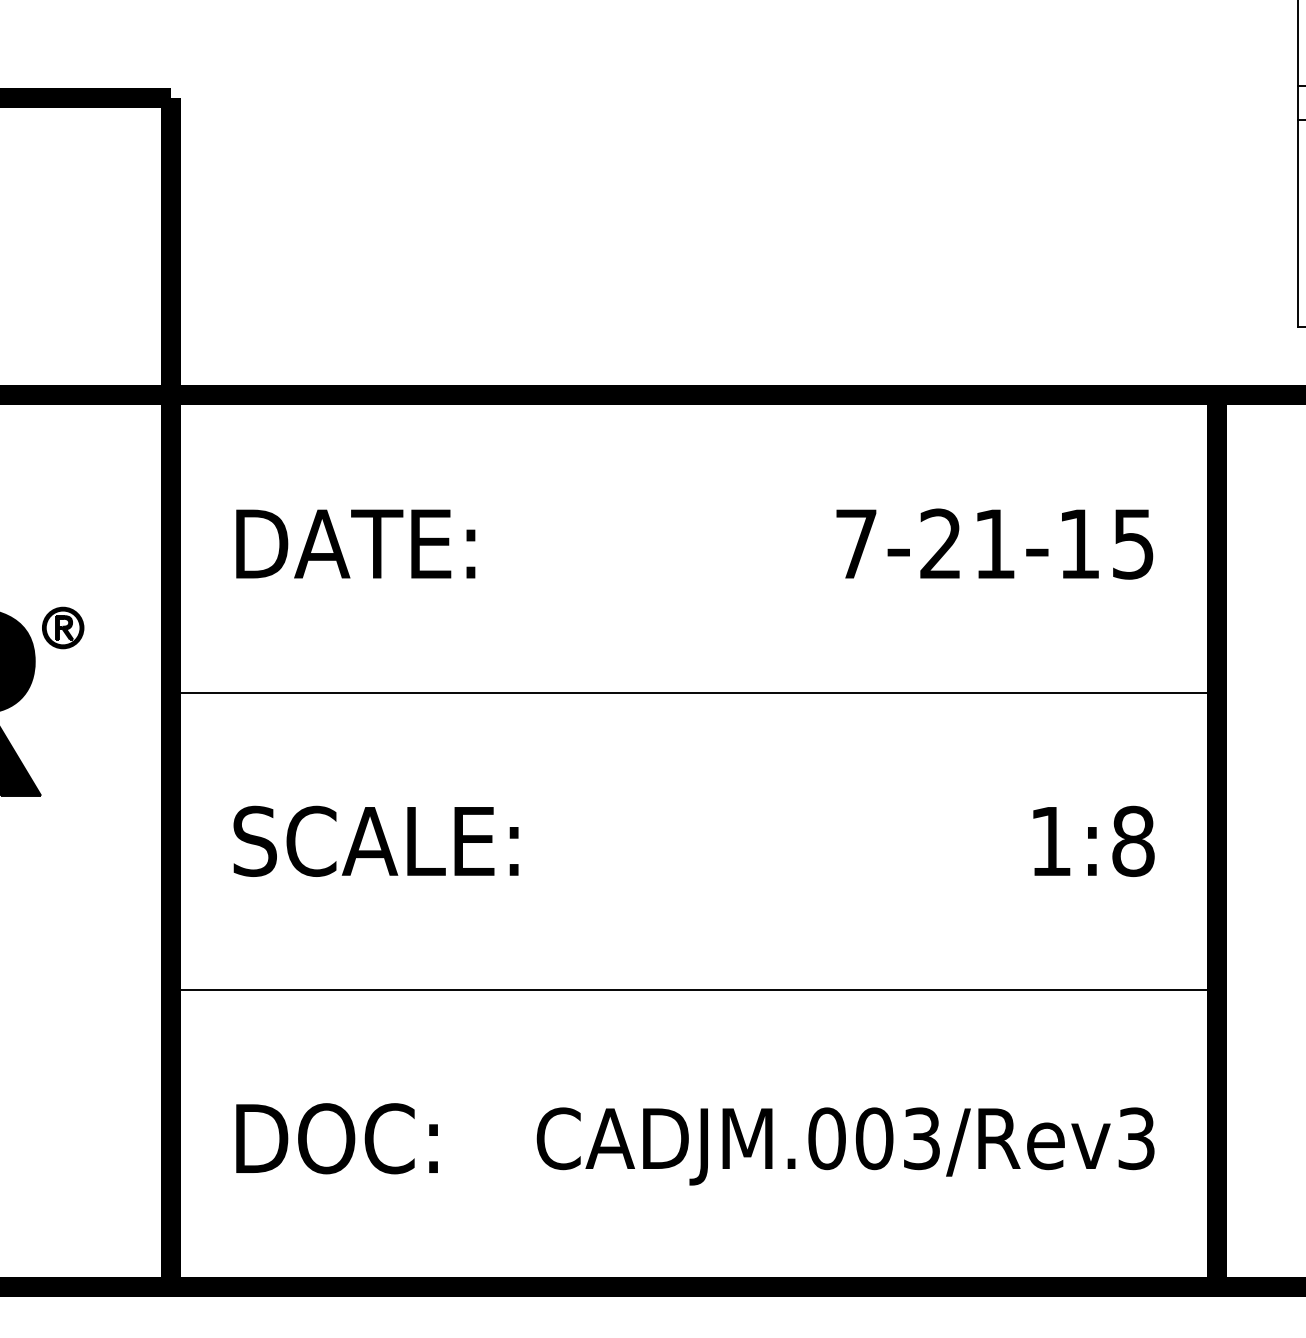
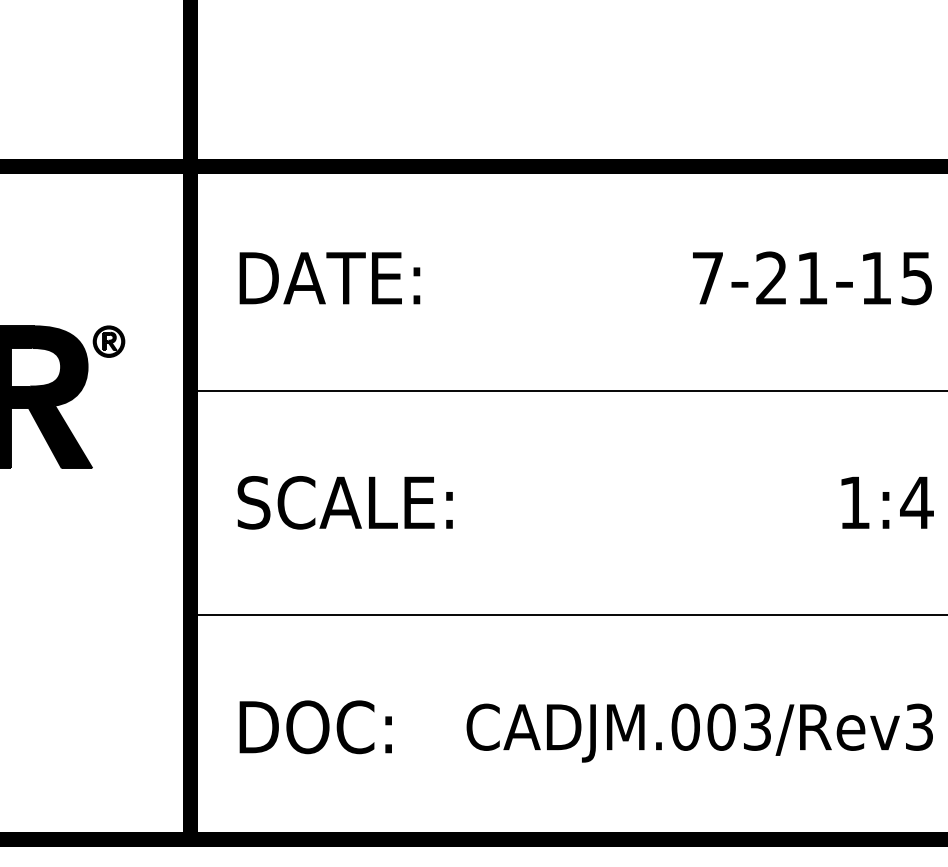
text: (1132, 841) -> (916, 502), 1:8 -> 1:4

